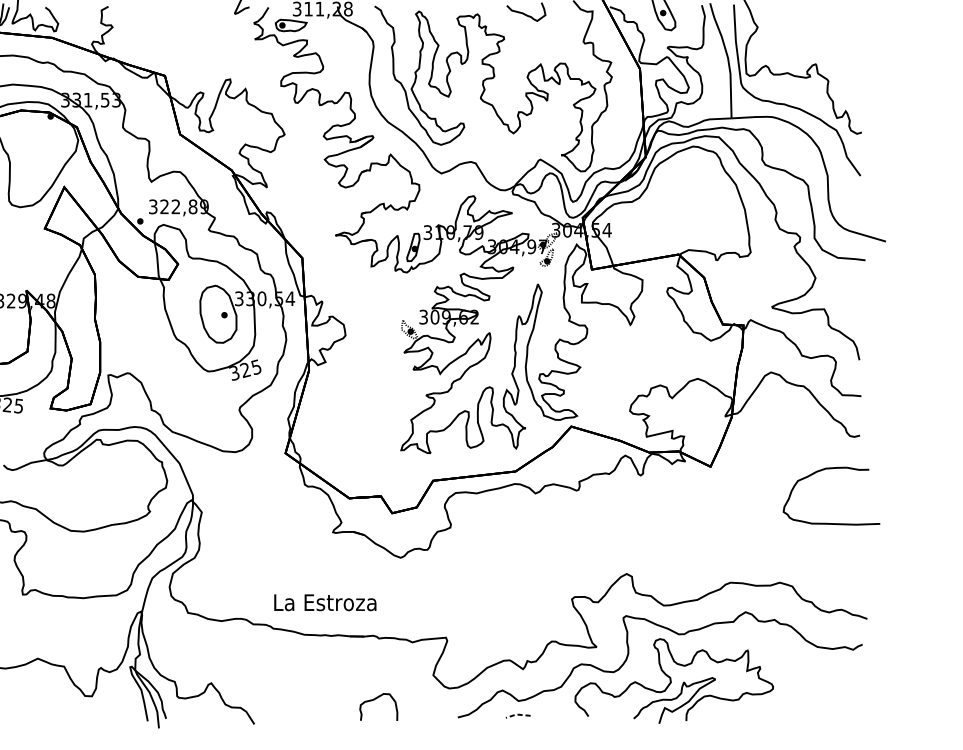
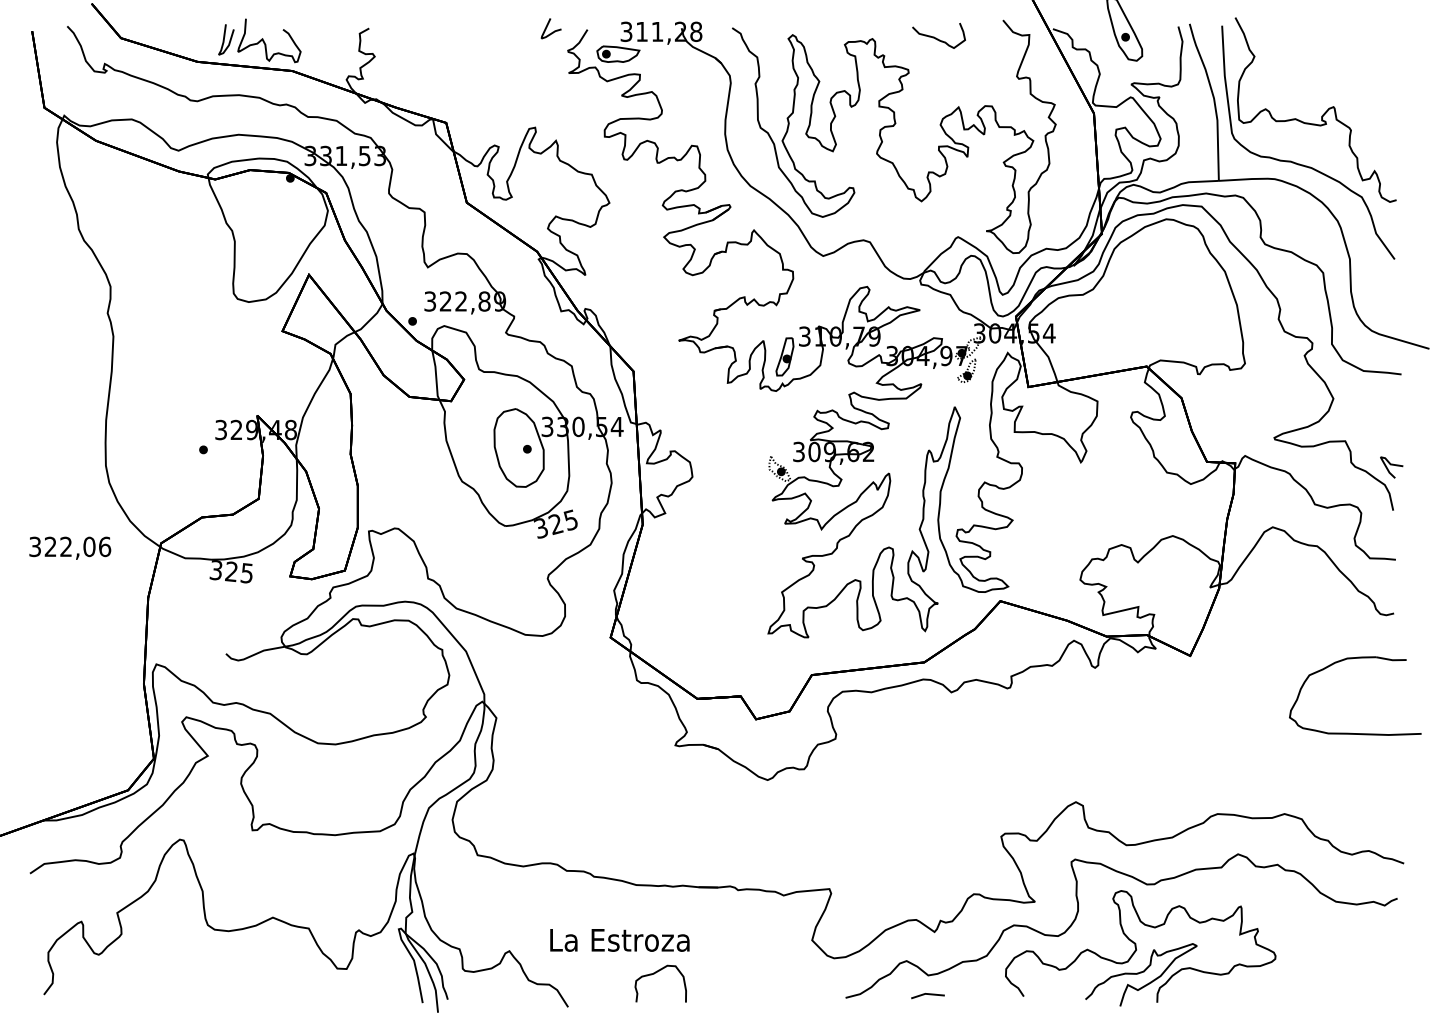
curve: (858, 327) -> (1391, 465), added
text: (325, 602) -> (619, 940), moved
curve: (375, 699) -> (656, 973), moved
line: (517, 715) -> (927, 994), dashed -> solid

